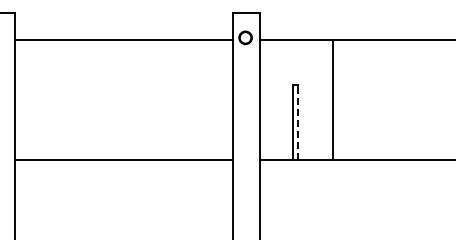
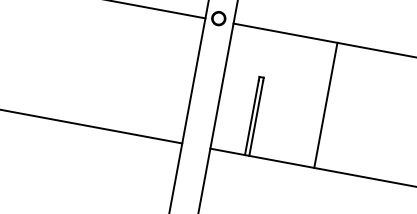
line: (333, 99) -> (326, 104), moved
line: (297, 124) -> (256, 118), dashed -> solid

